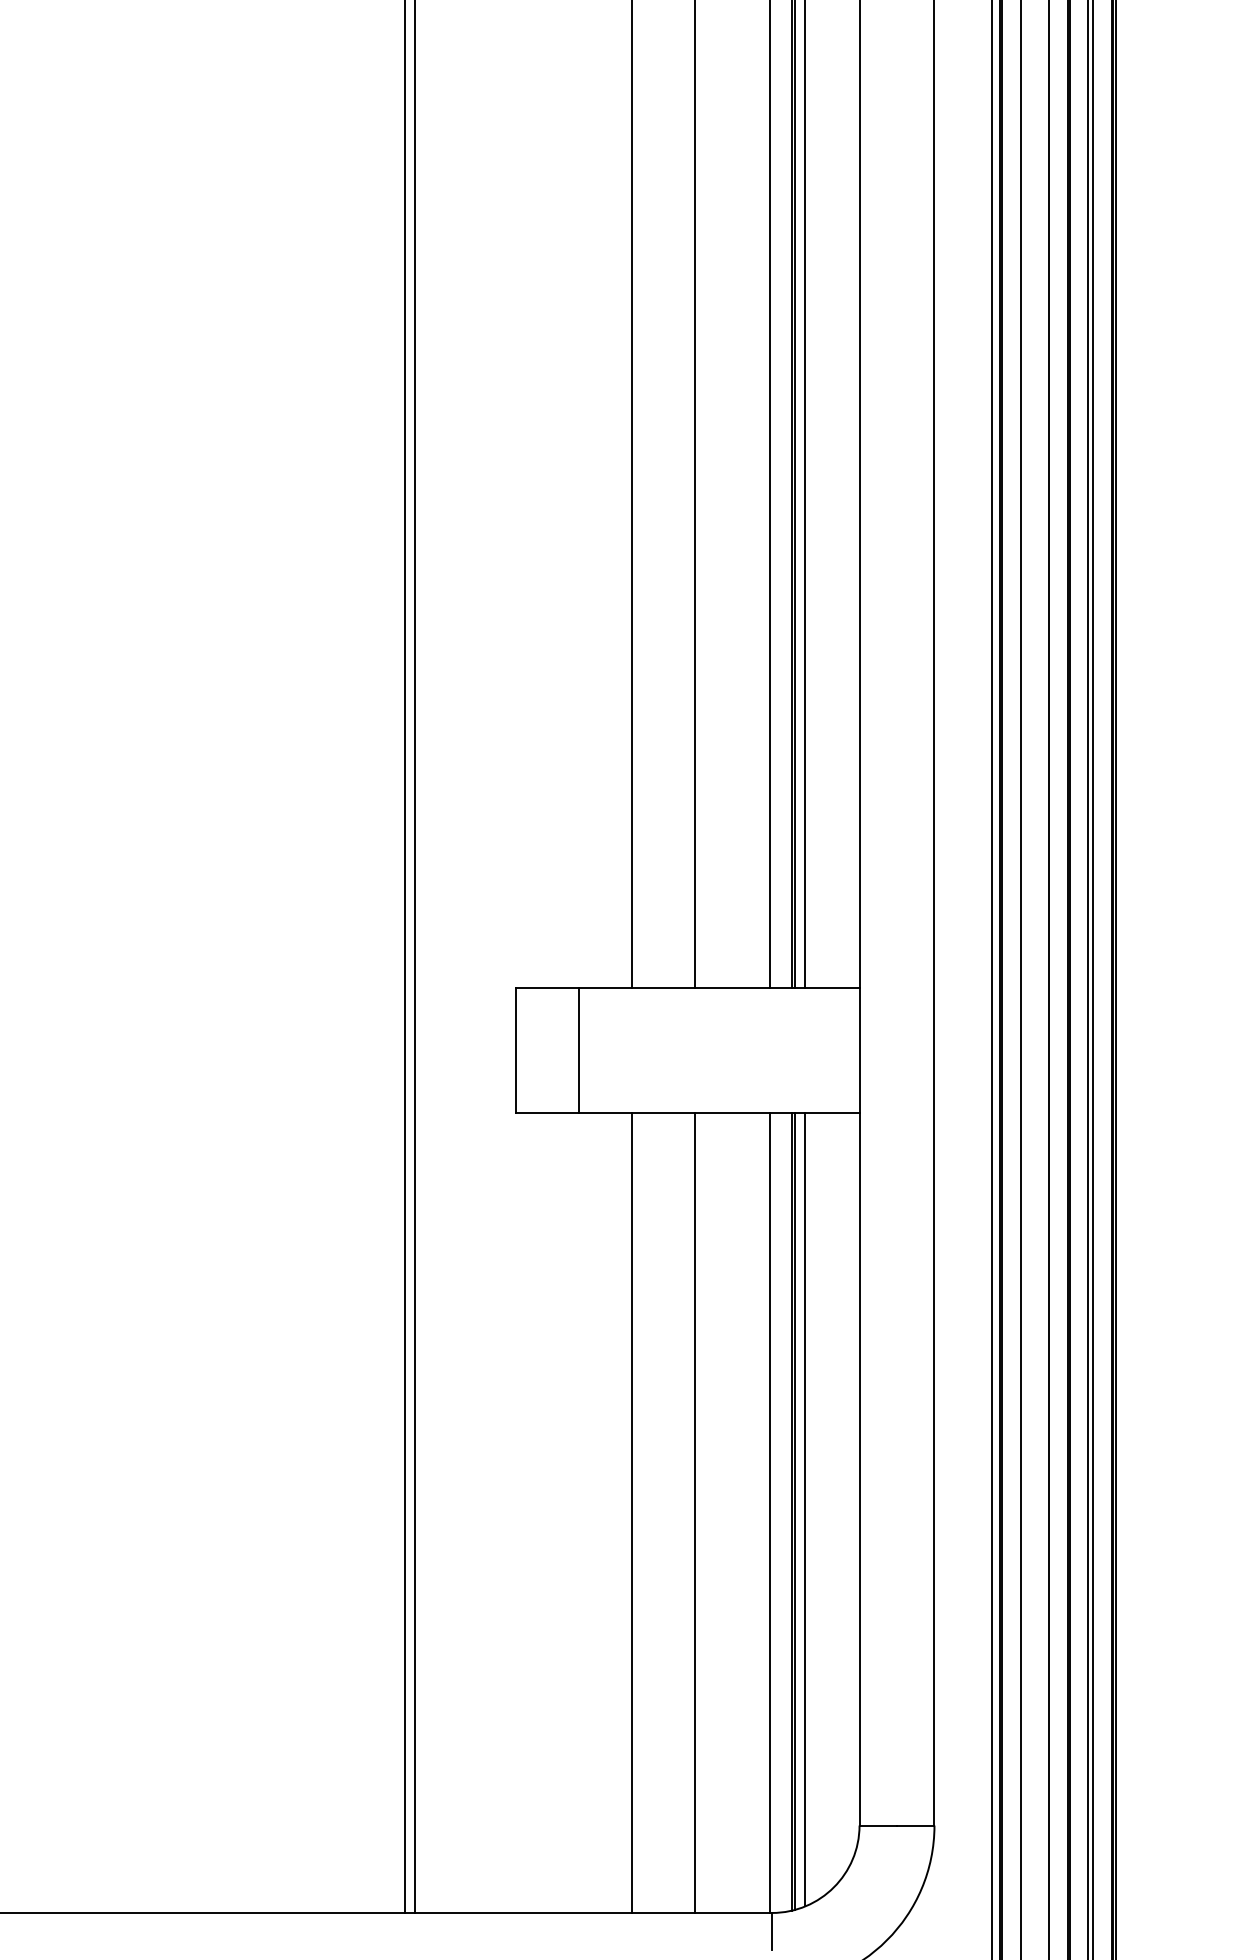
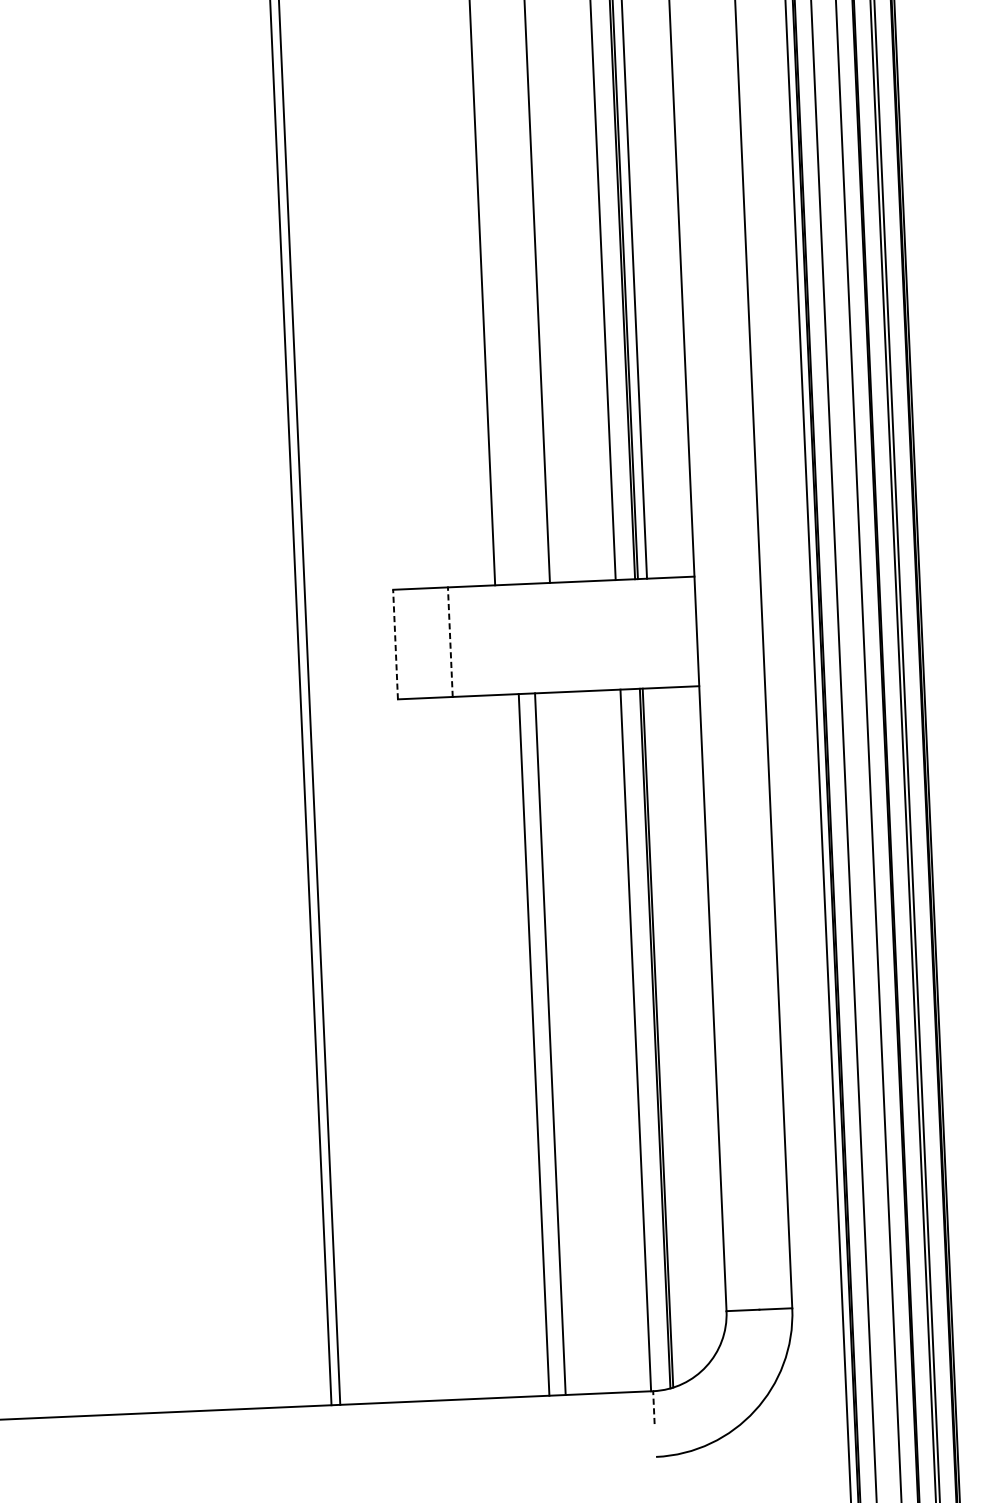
line: (516, 1050) -> (395, 644), solid -> dashed
line: (578, 1050) -> (450, 641), solid -> dashed
line: (805, 1509) -> (667, 1035), removed
line: (632, 1512) -> (550, 1043), moved
line: (694, 1512) -> (533, 1044), moved
line: (772, 1931) -> (654, 1407), solid -> dashed

